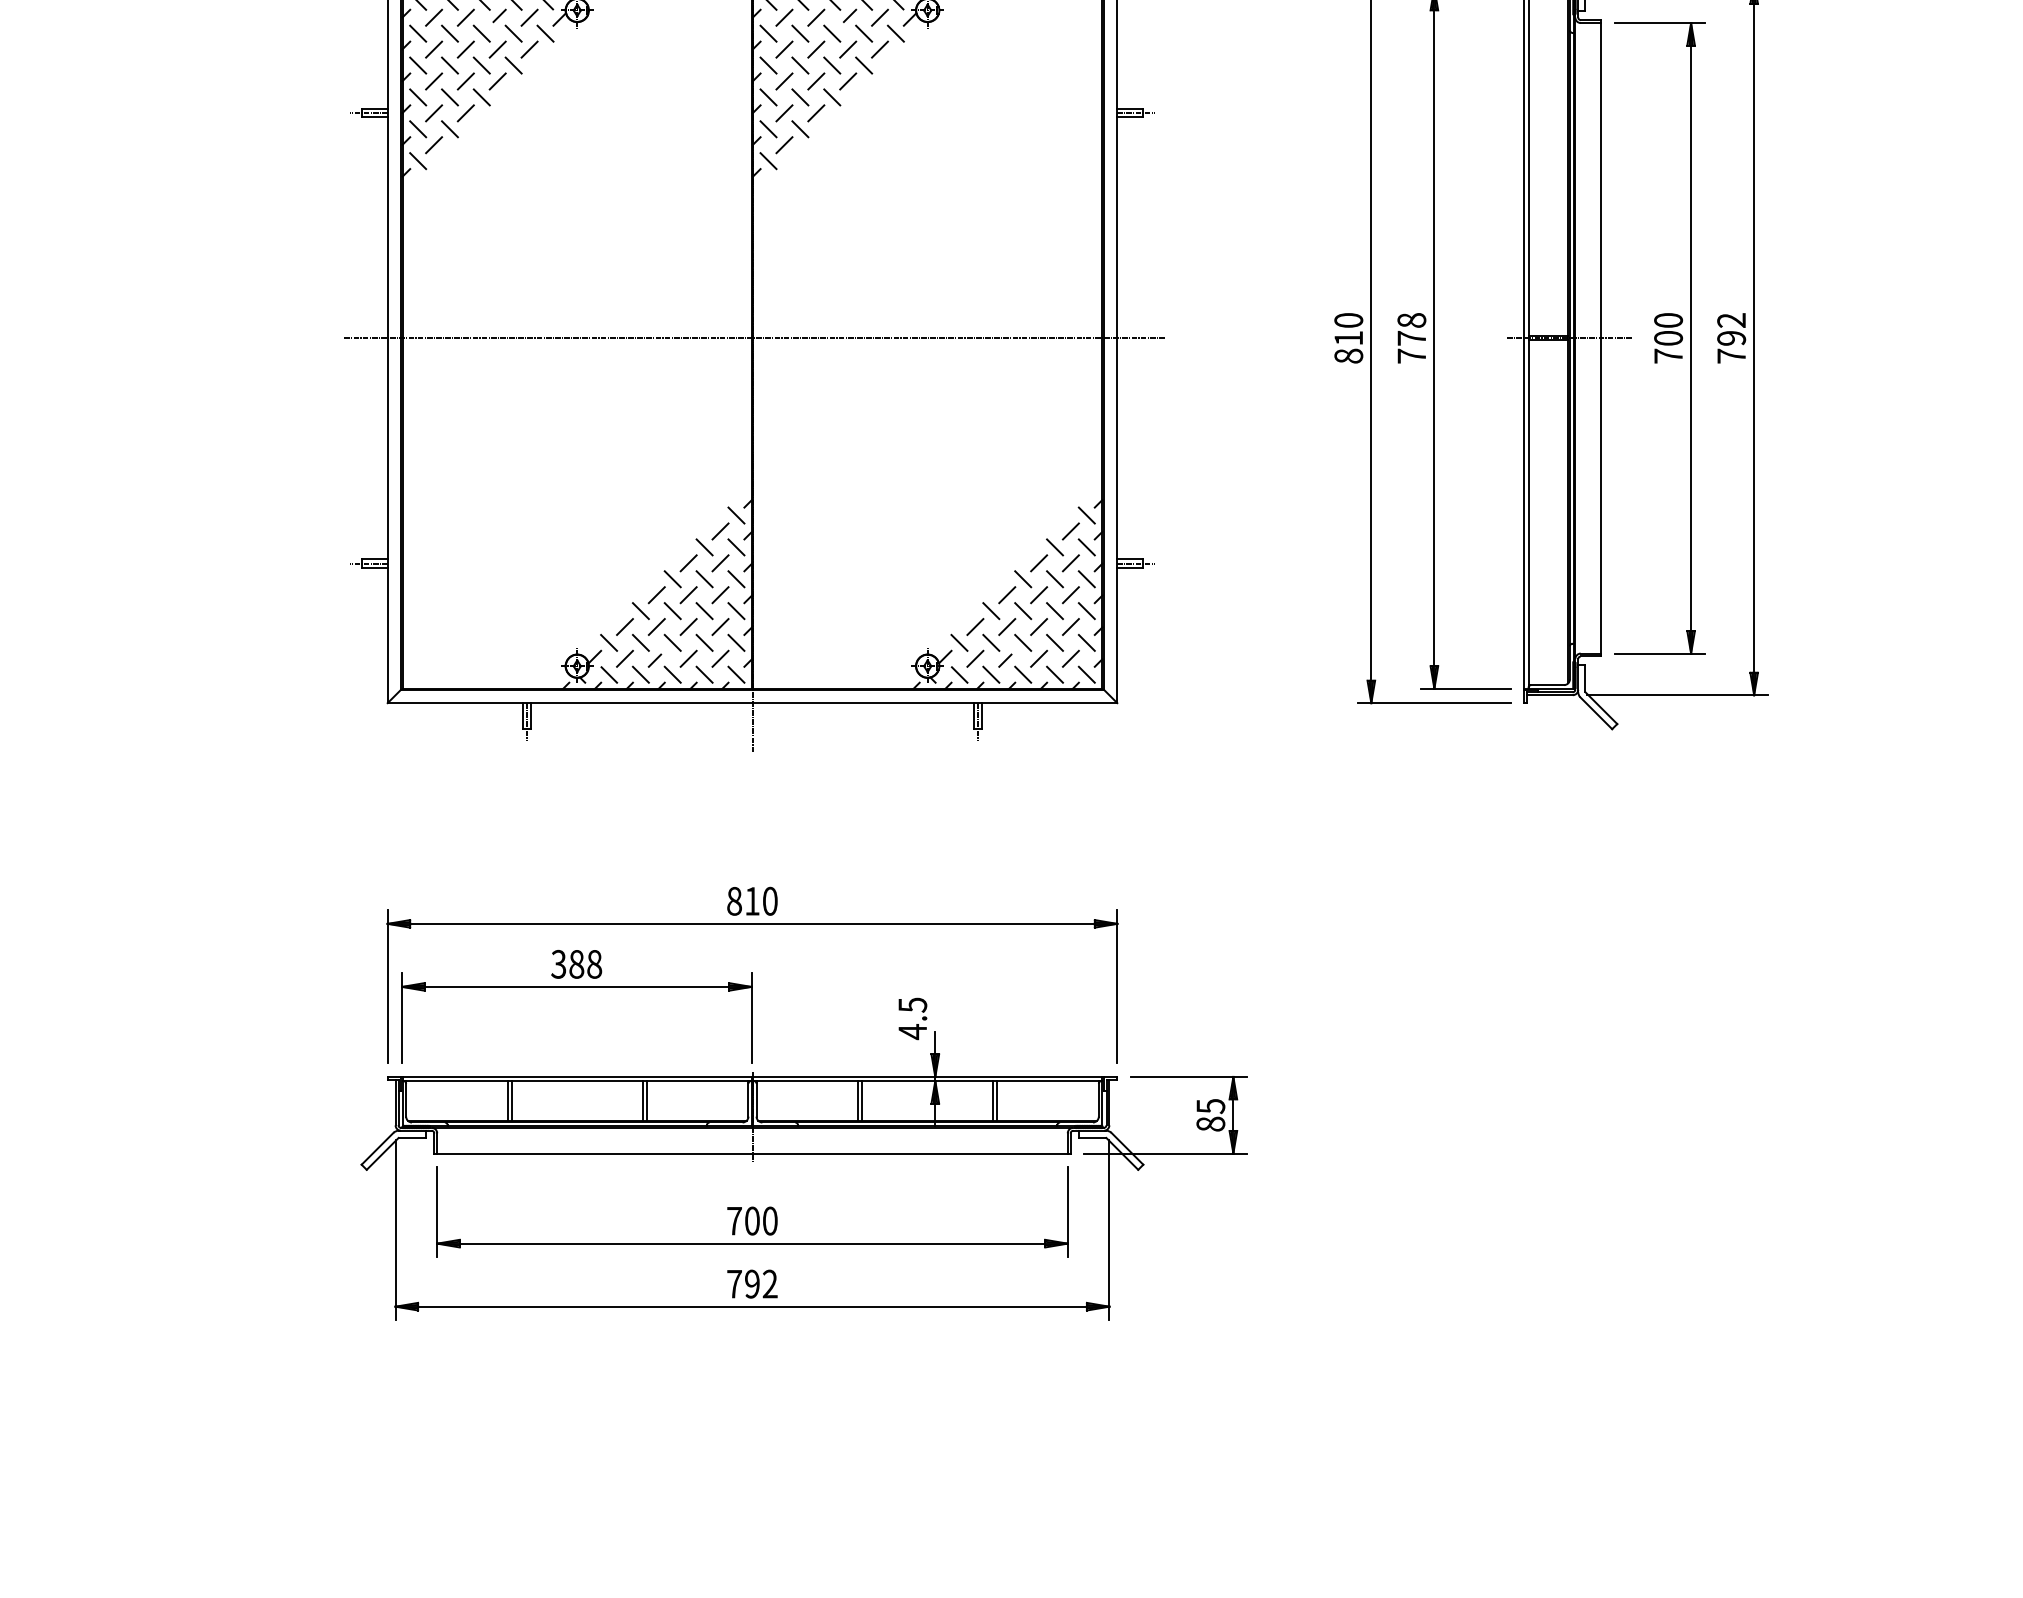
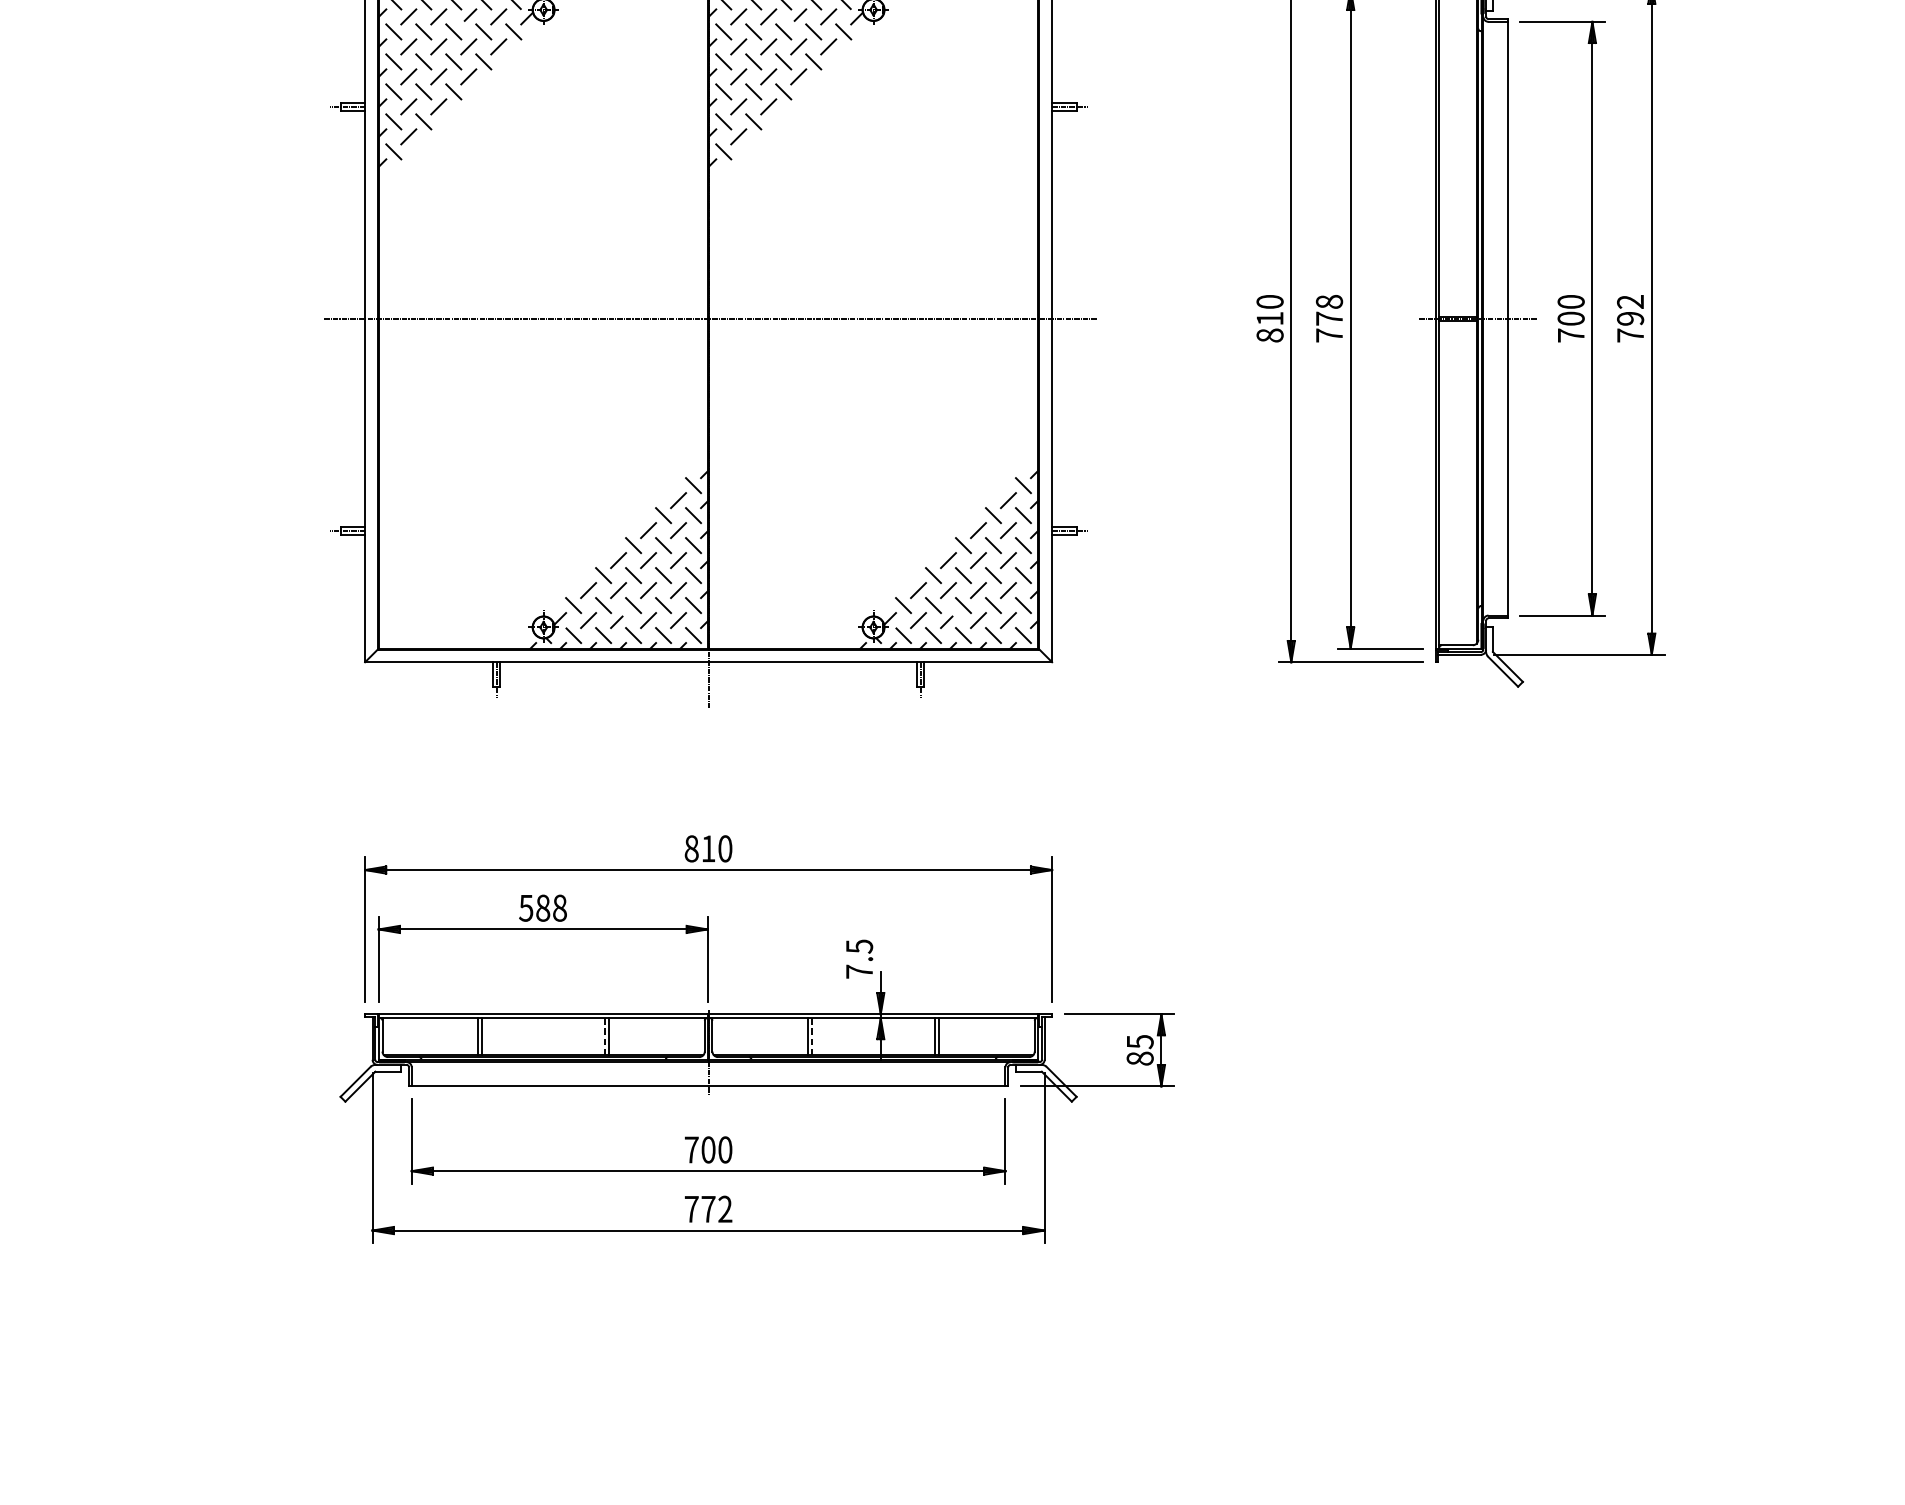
text: (558, 963) -> (525, 907), 388 -> 588
text: (912, 1032) -> (859, 972), 4.5 -> 7.5
line: (642, 1100) -> (605, 1036), solid -> dashed
line: (862, 1100) -> (812, 1036), solid -> dashed
text: (752, 1283) -> (708, 1208), 792 -> 772

